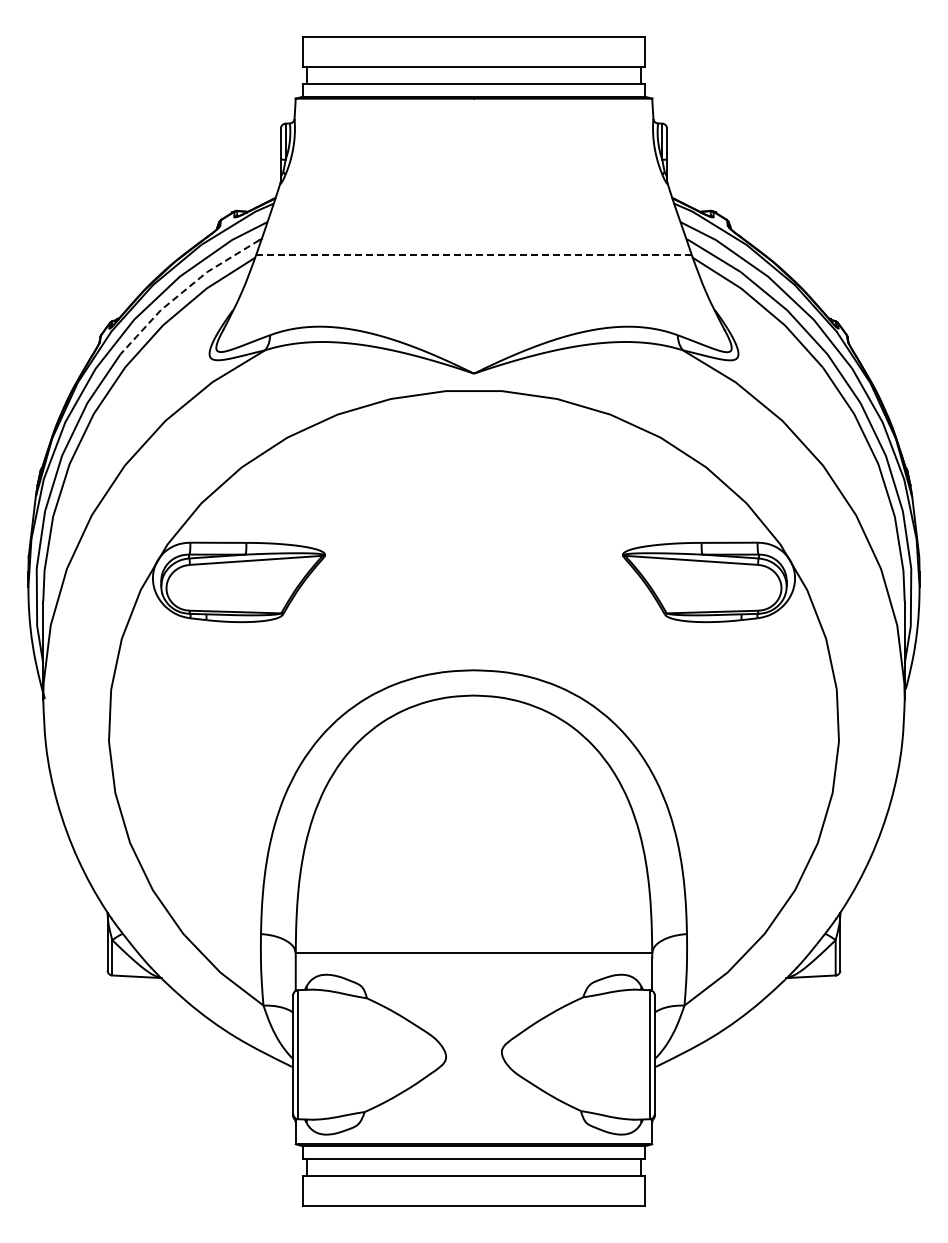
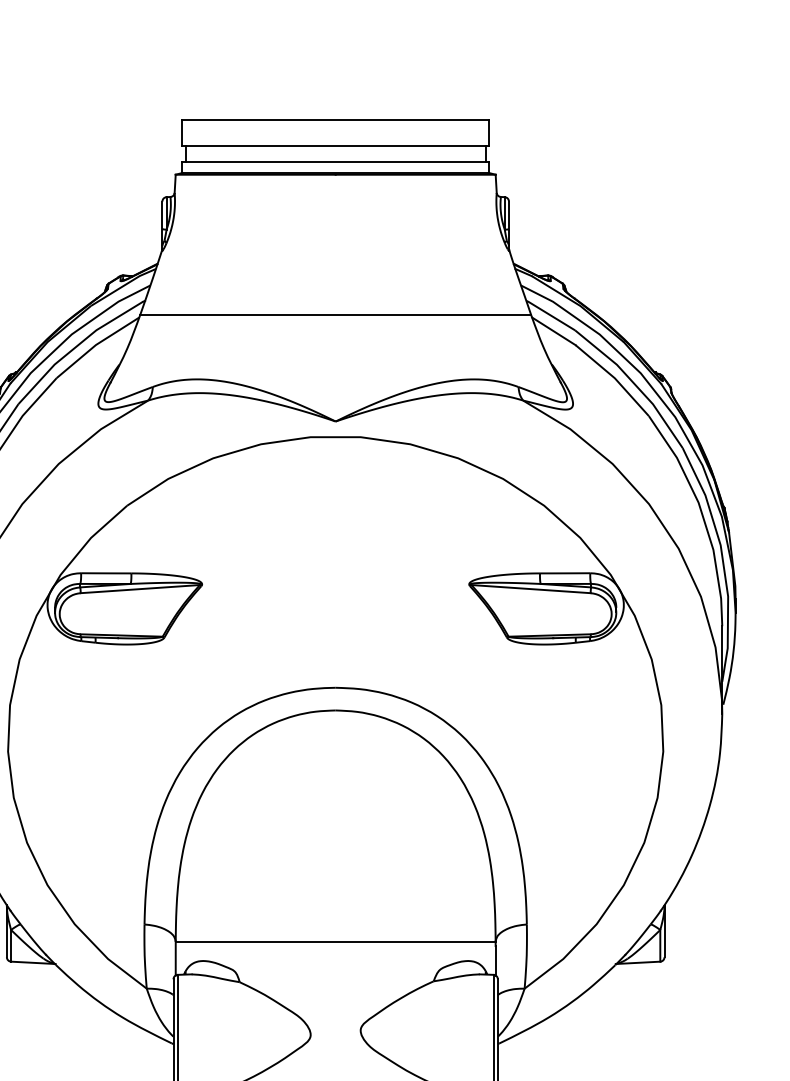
line: (473, 255) -> (335, 315), dashed -> solid
line: (184, 290) -> (75, 346), dashed -> solid

